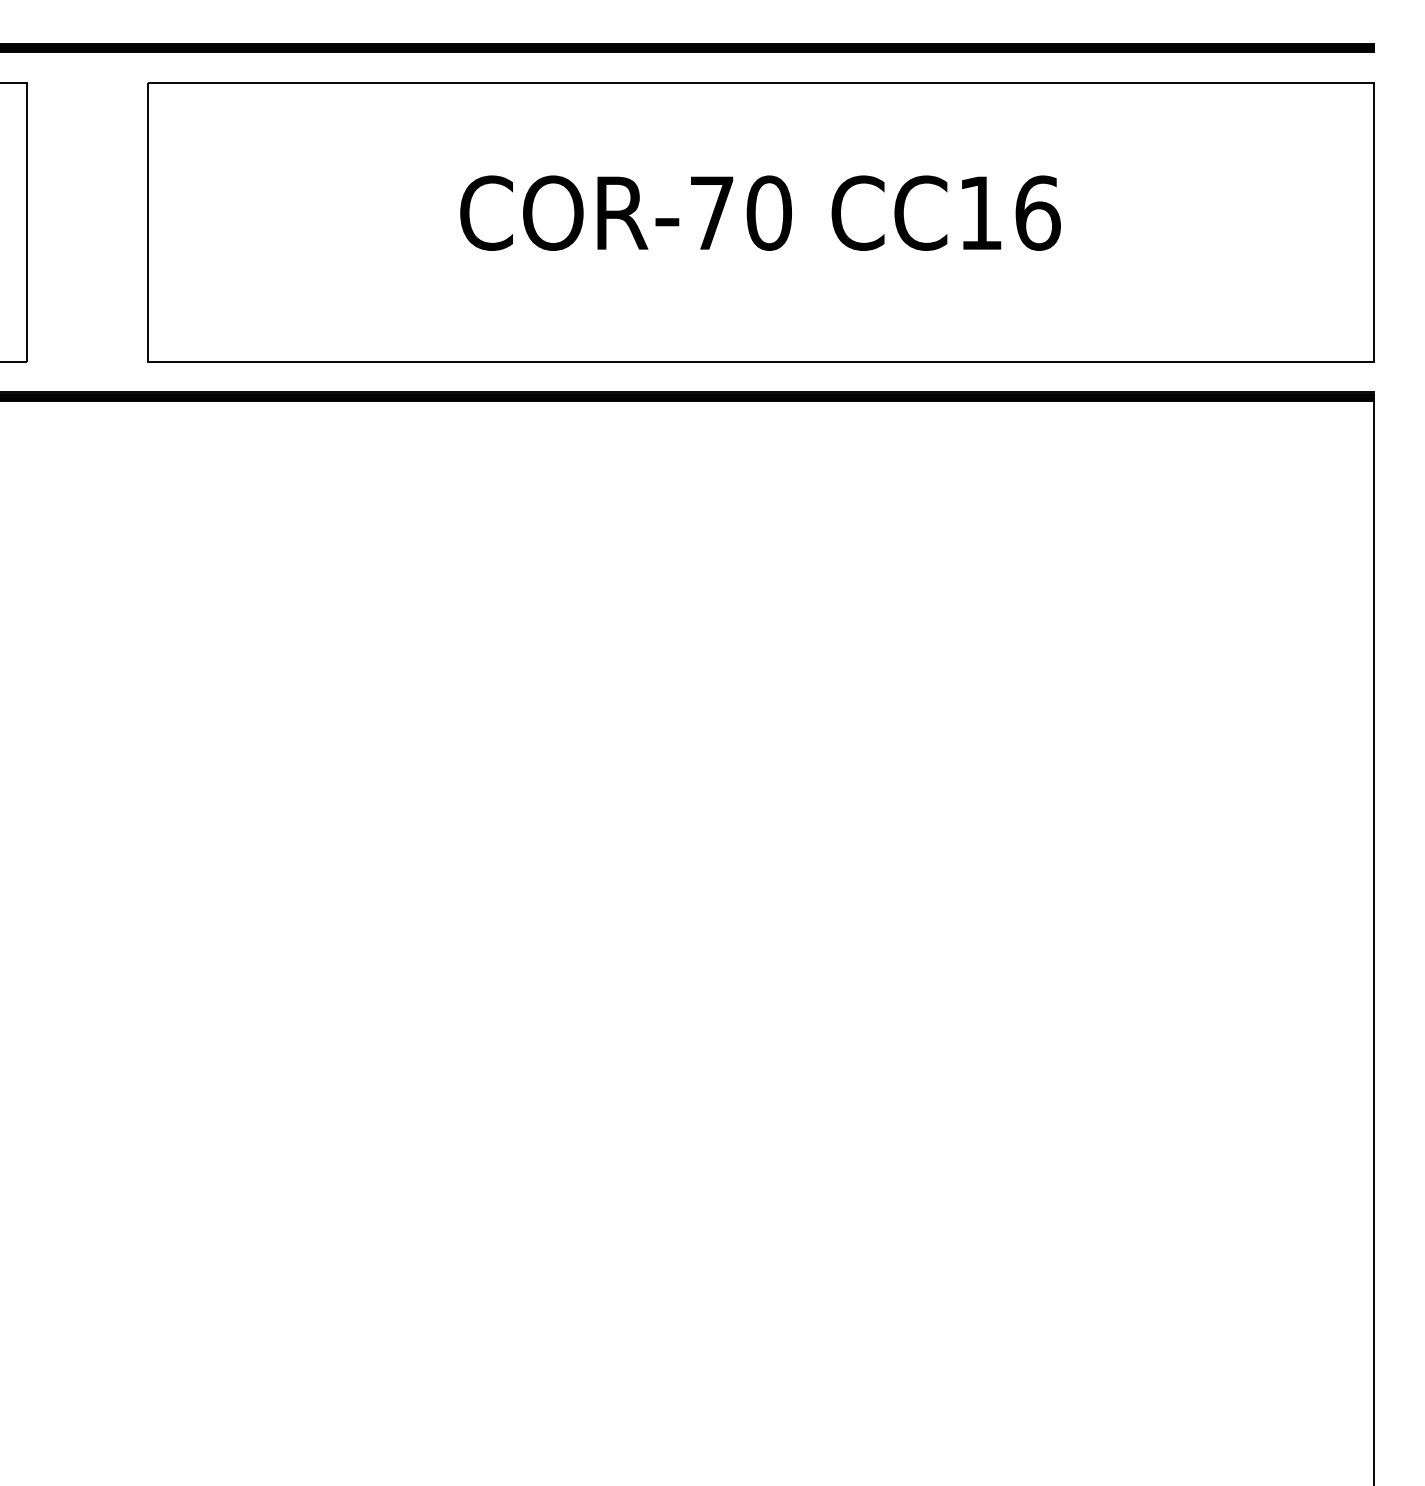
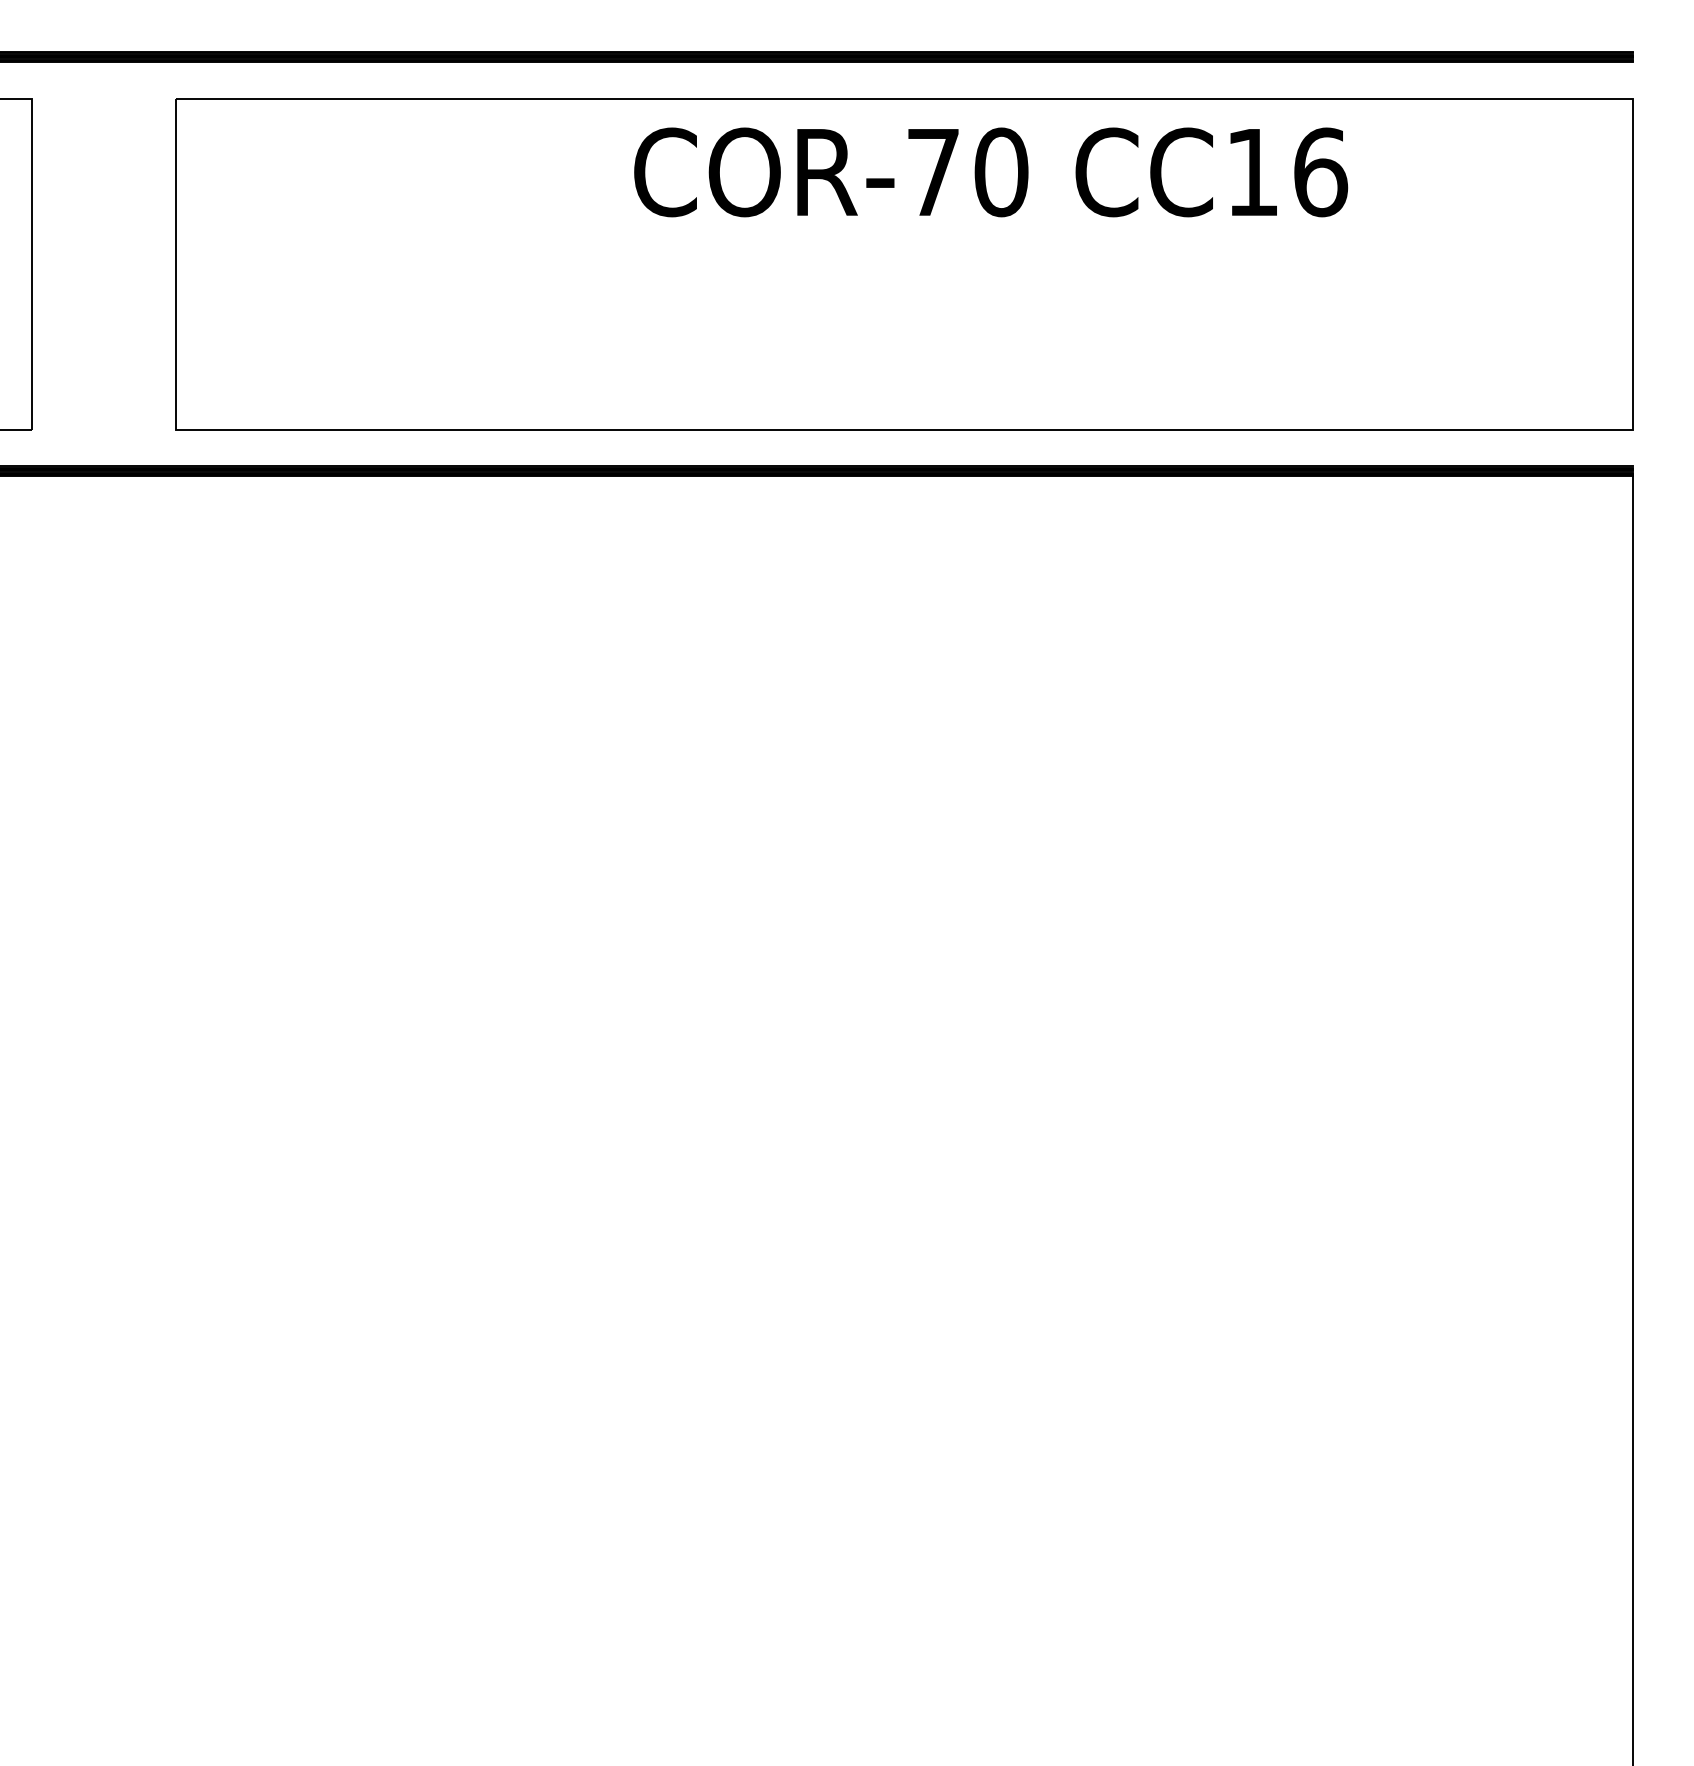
text: (760, 213) -> (991, 172), moved

